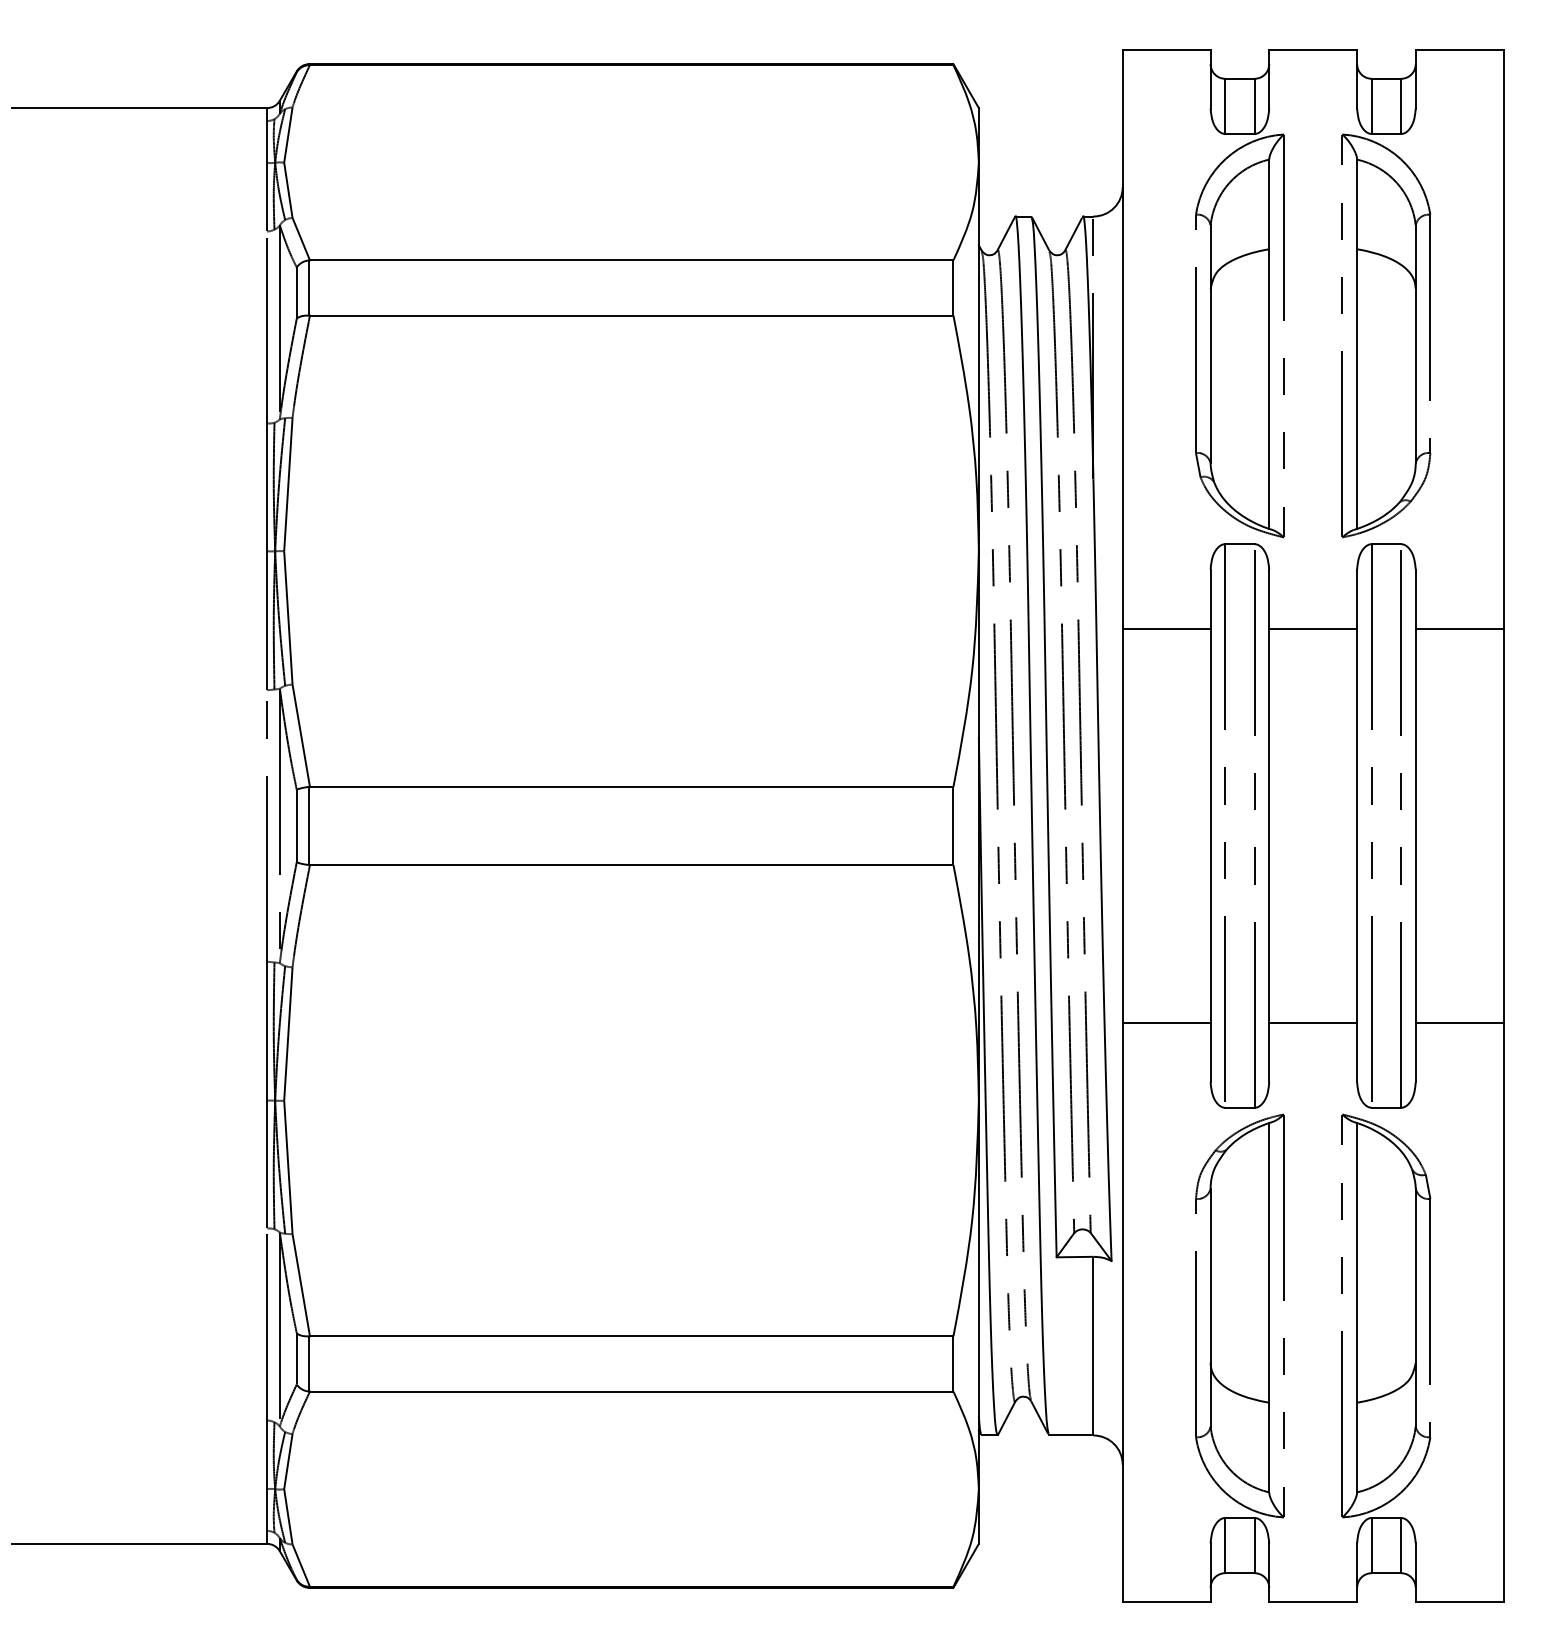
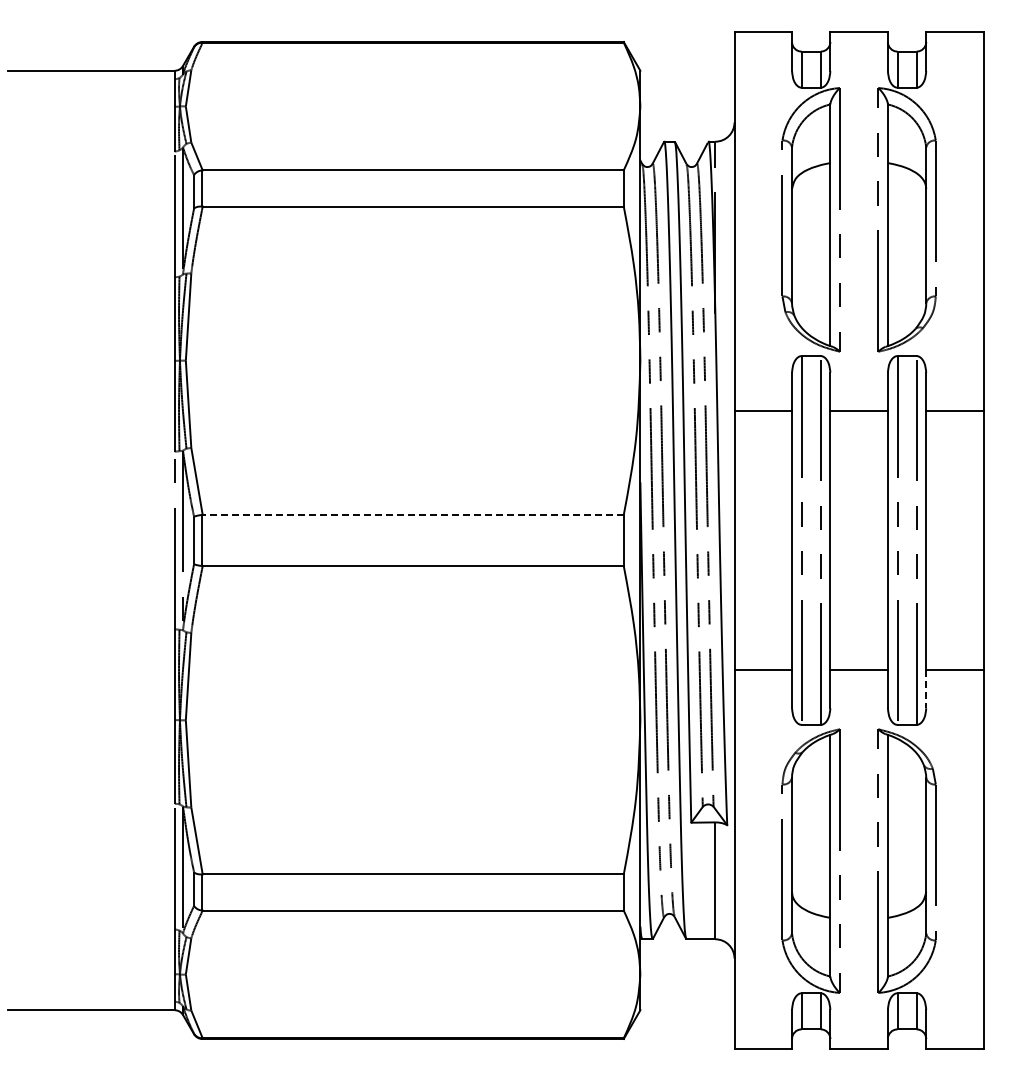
line: (632, 786) -> (413, 514), solid -> dashed
line: (1416, 1053) -> (926, 689), solid -> dashed

